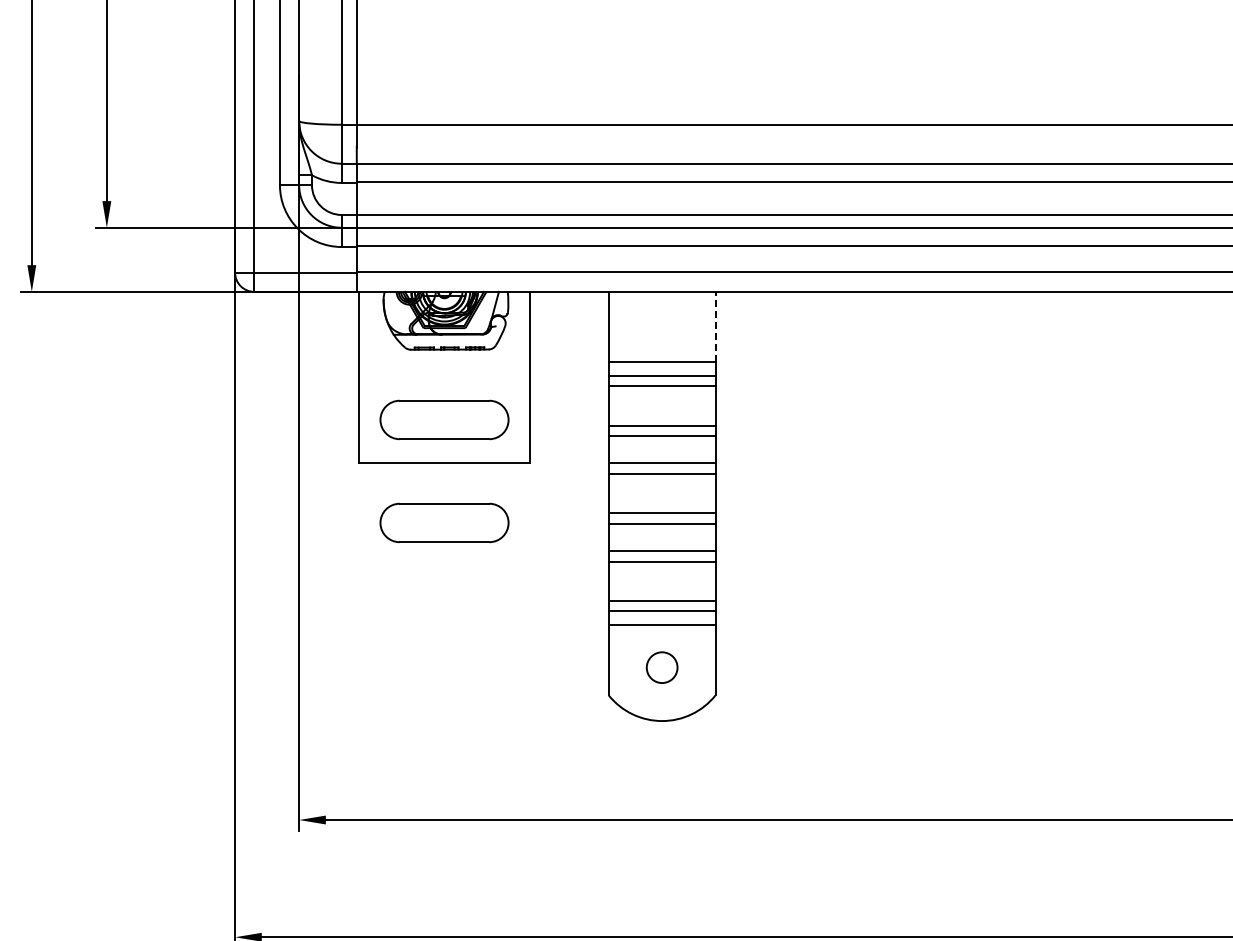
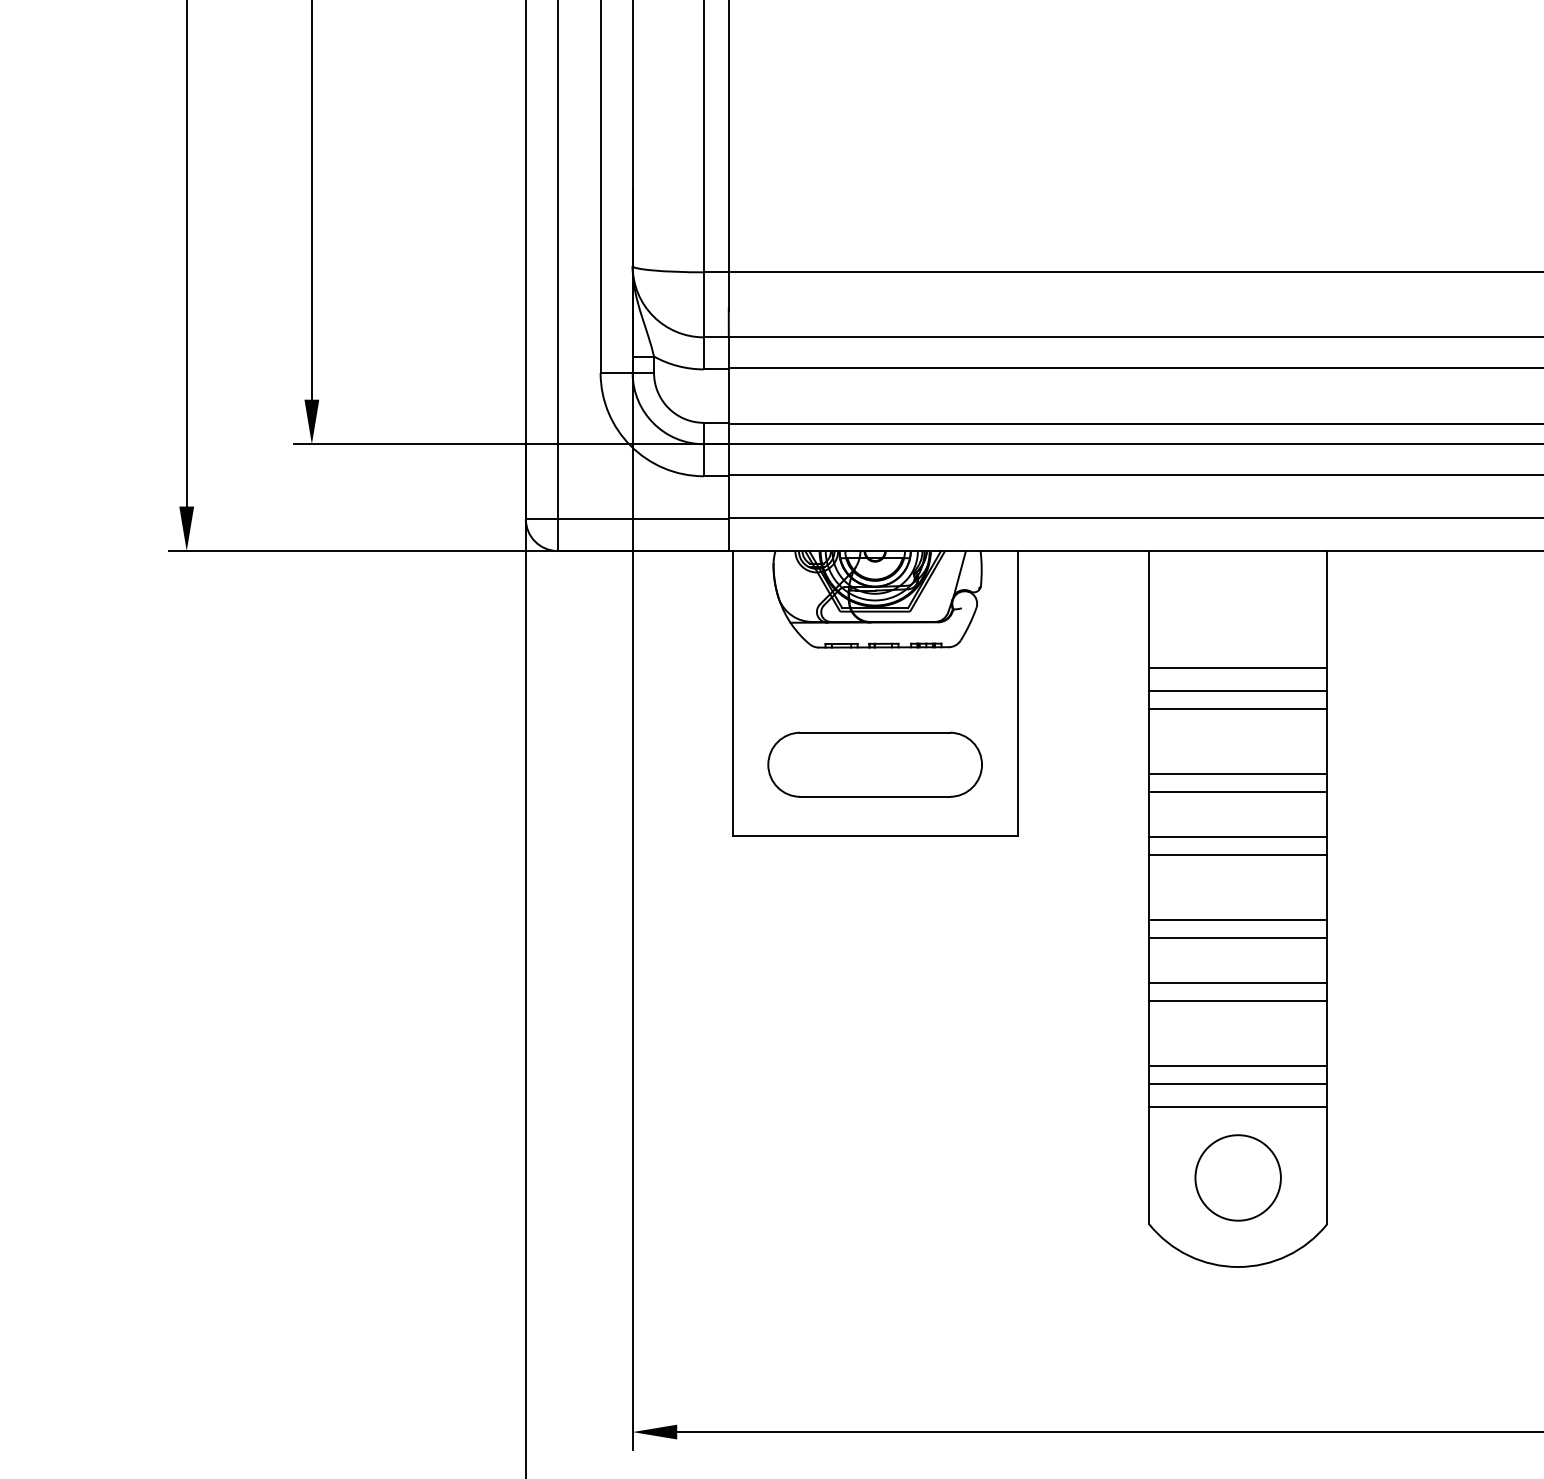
line: (715, 326) -> (1327, 608), dashed -> solid
part: (444, 522) -> (875, 935), removed
circle: (661, 667) -> (1237, 1177), size x1.67

